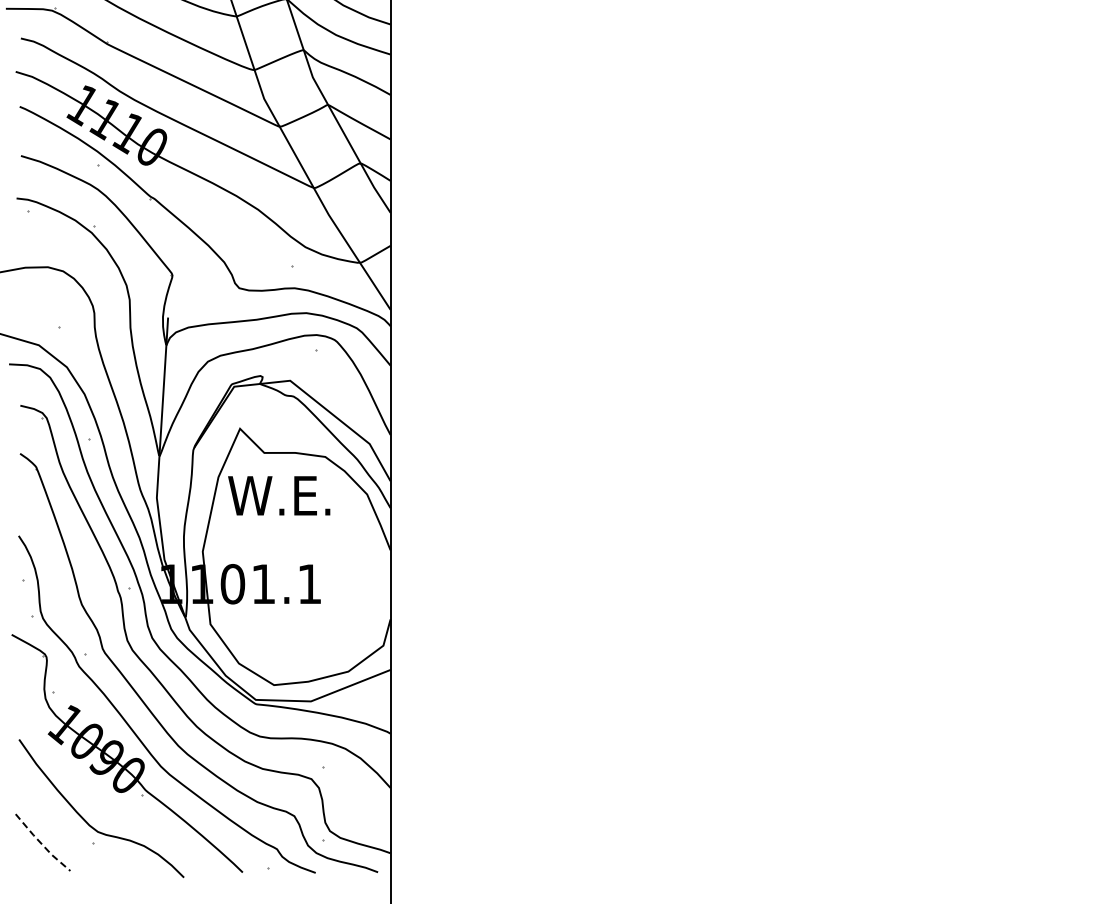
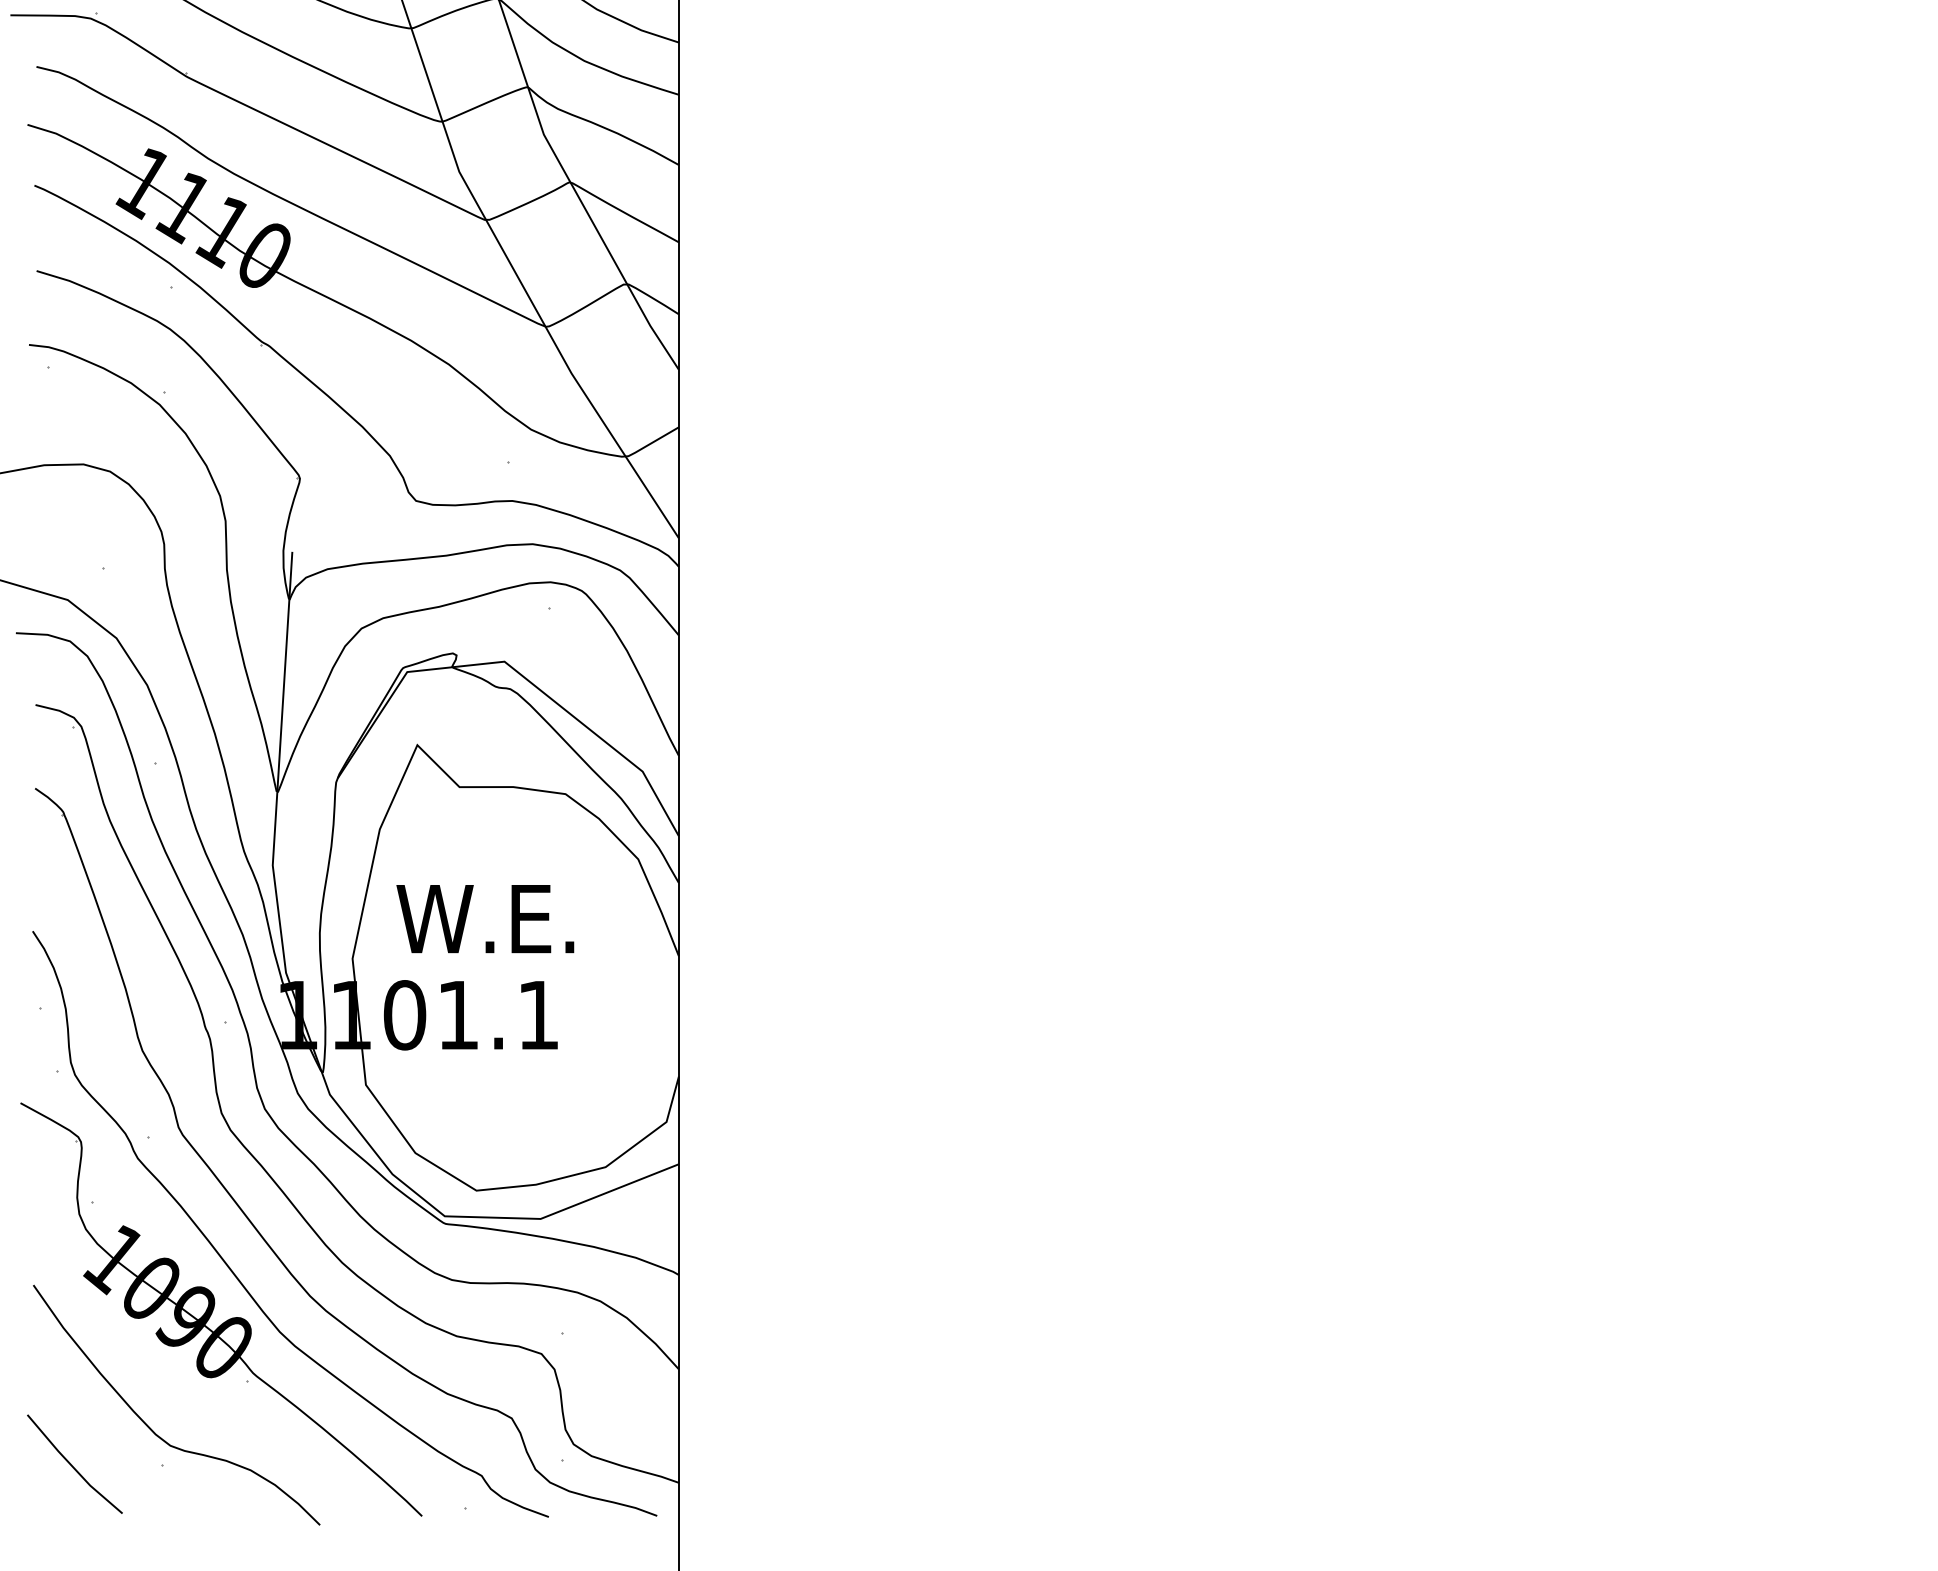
text: (279, 495) -> (485, 918), moved
line: (41, 844) -> (72, 1467), dashed -> solid

